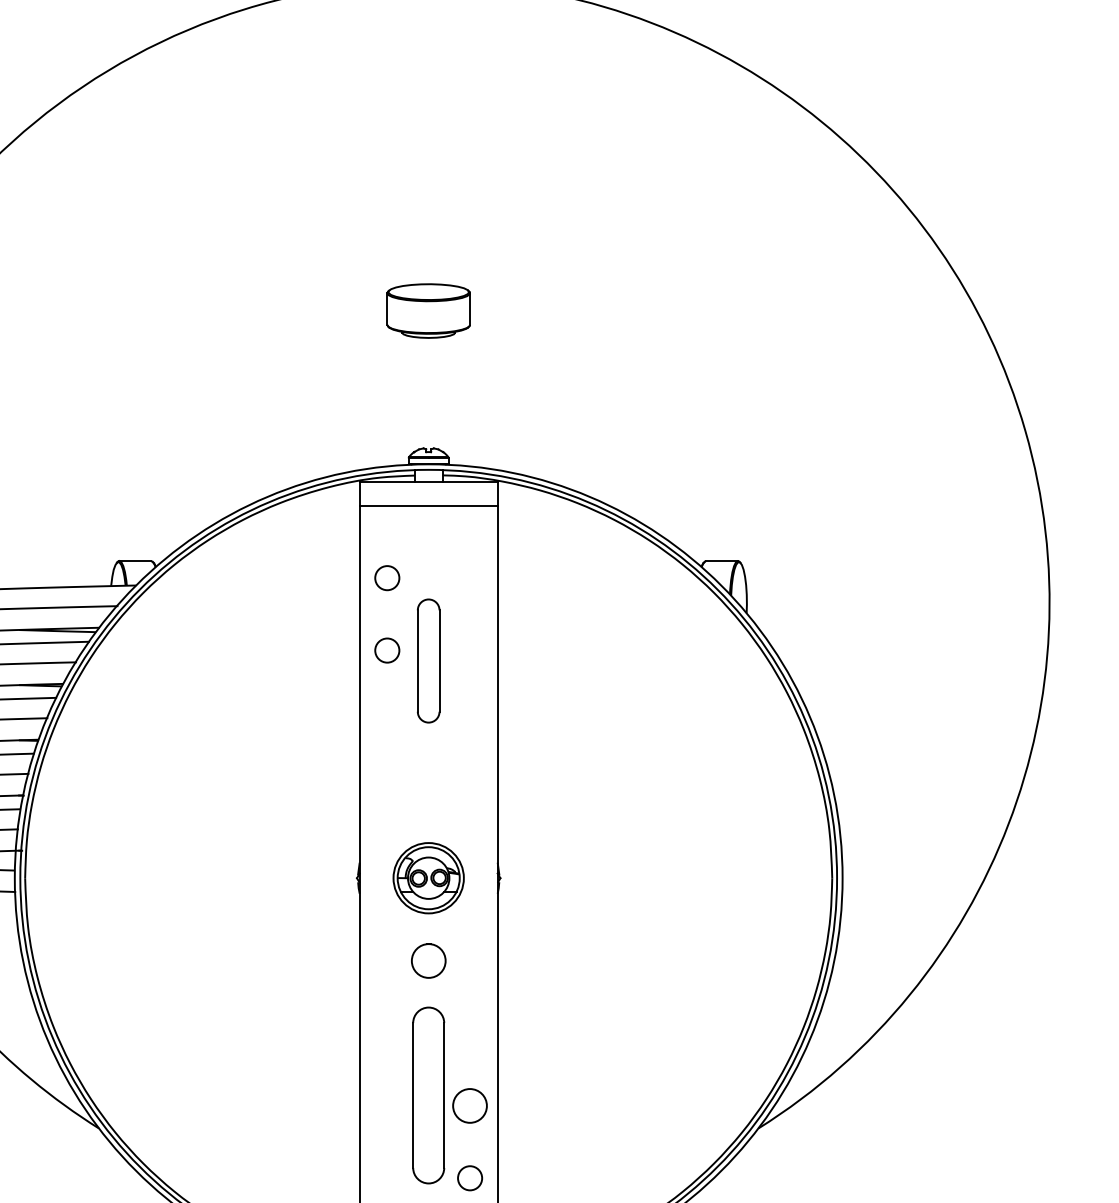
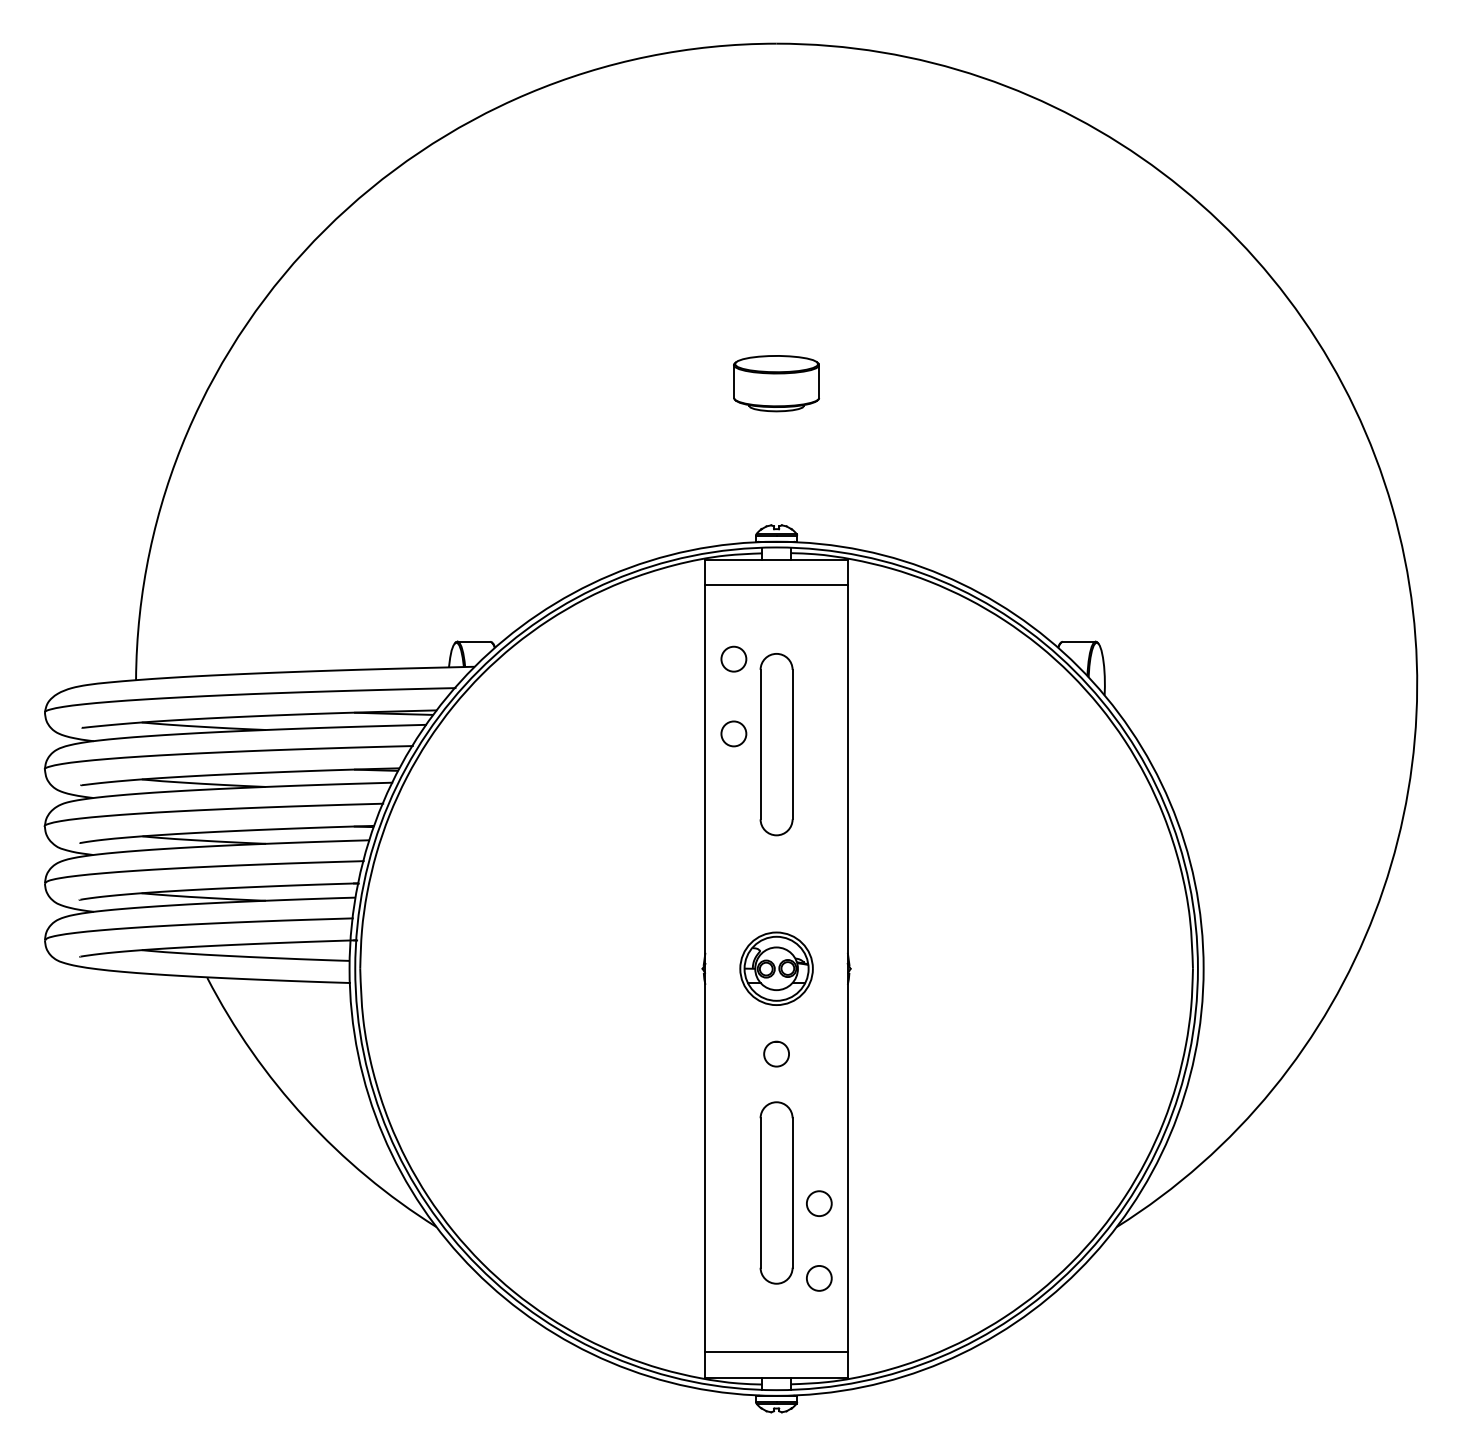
part: (428, 660) -> (776, 744), size x1.43
part: (428, 960) -> (776, 1053), size x0.71
circle: (470, 1105) -> (819, 1203), size x0.71

